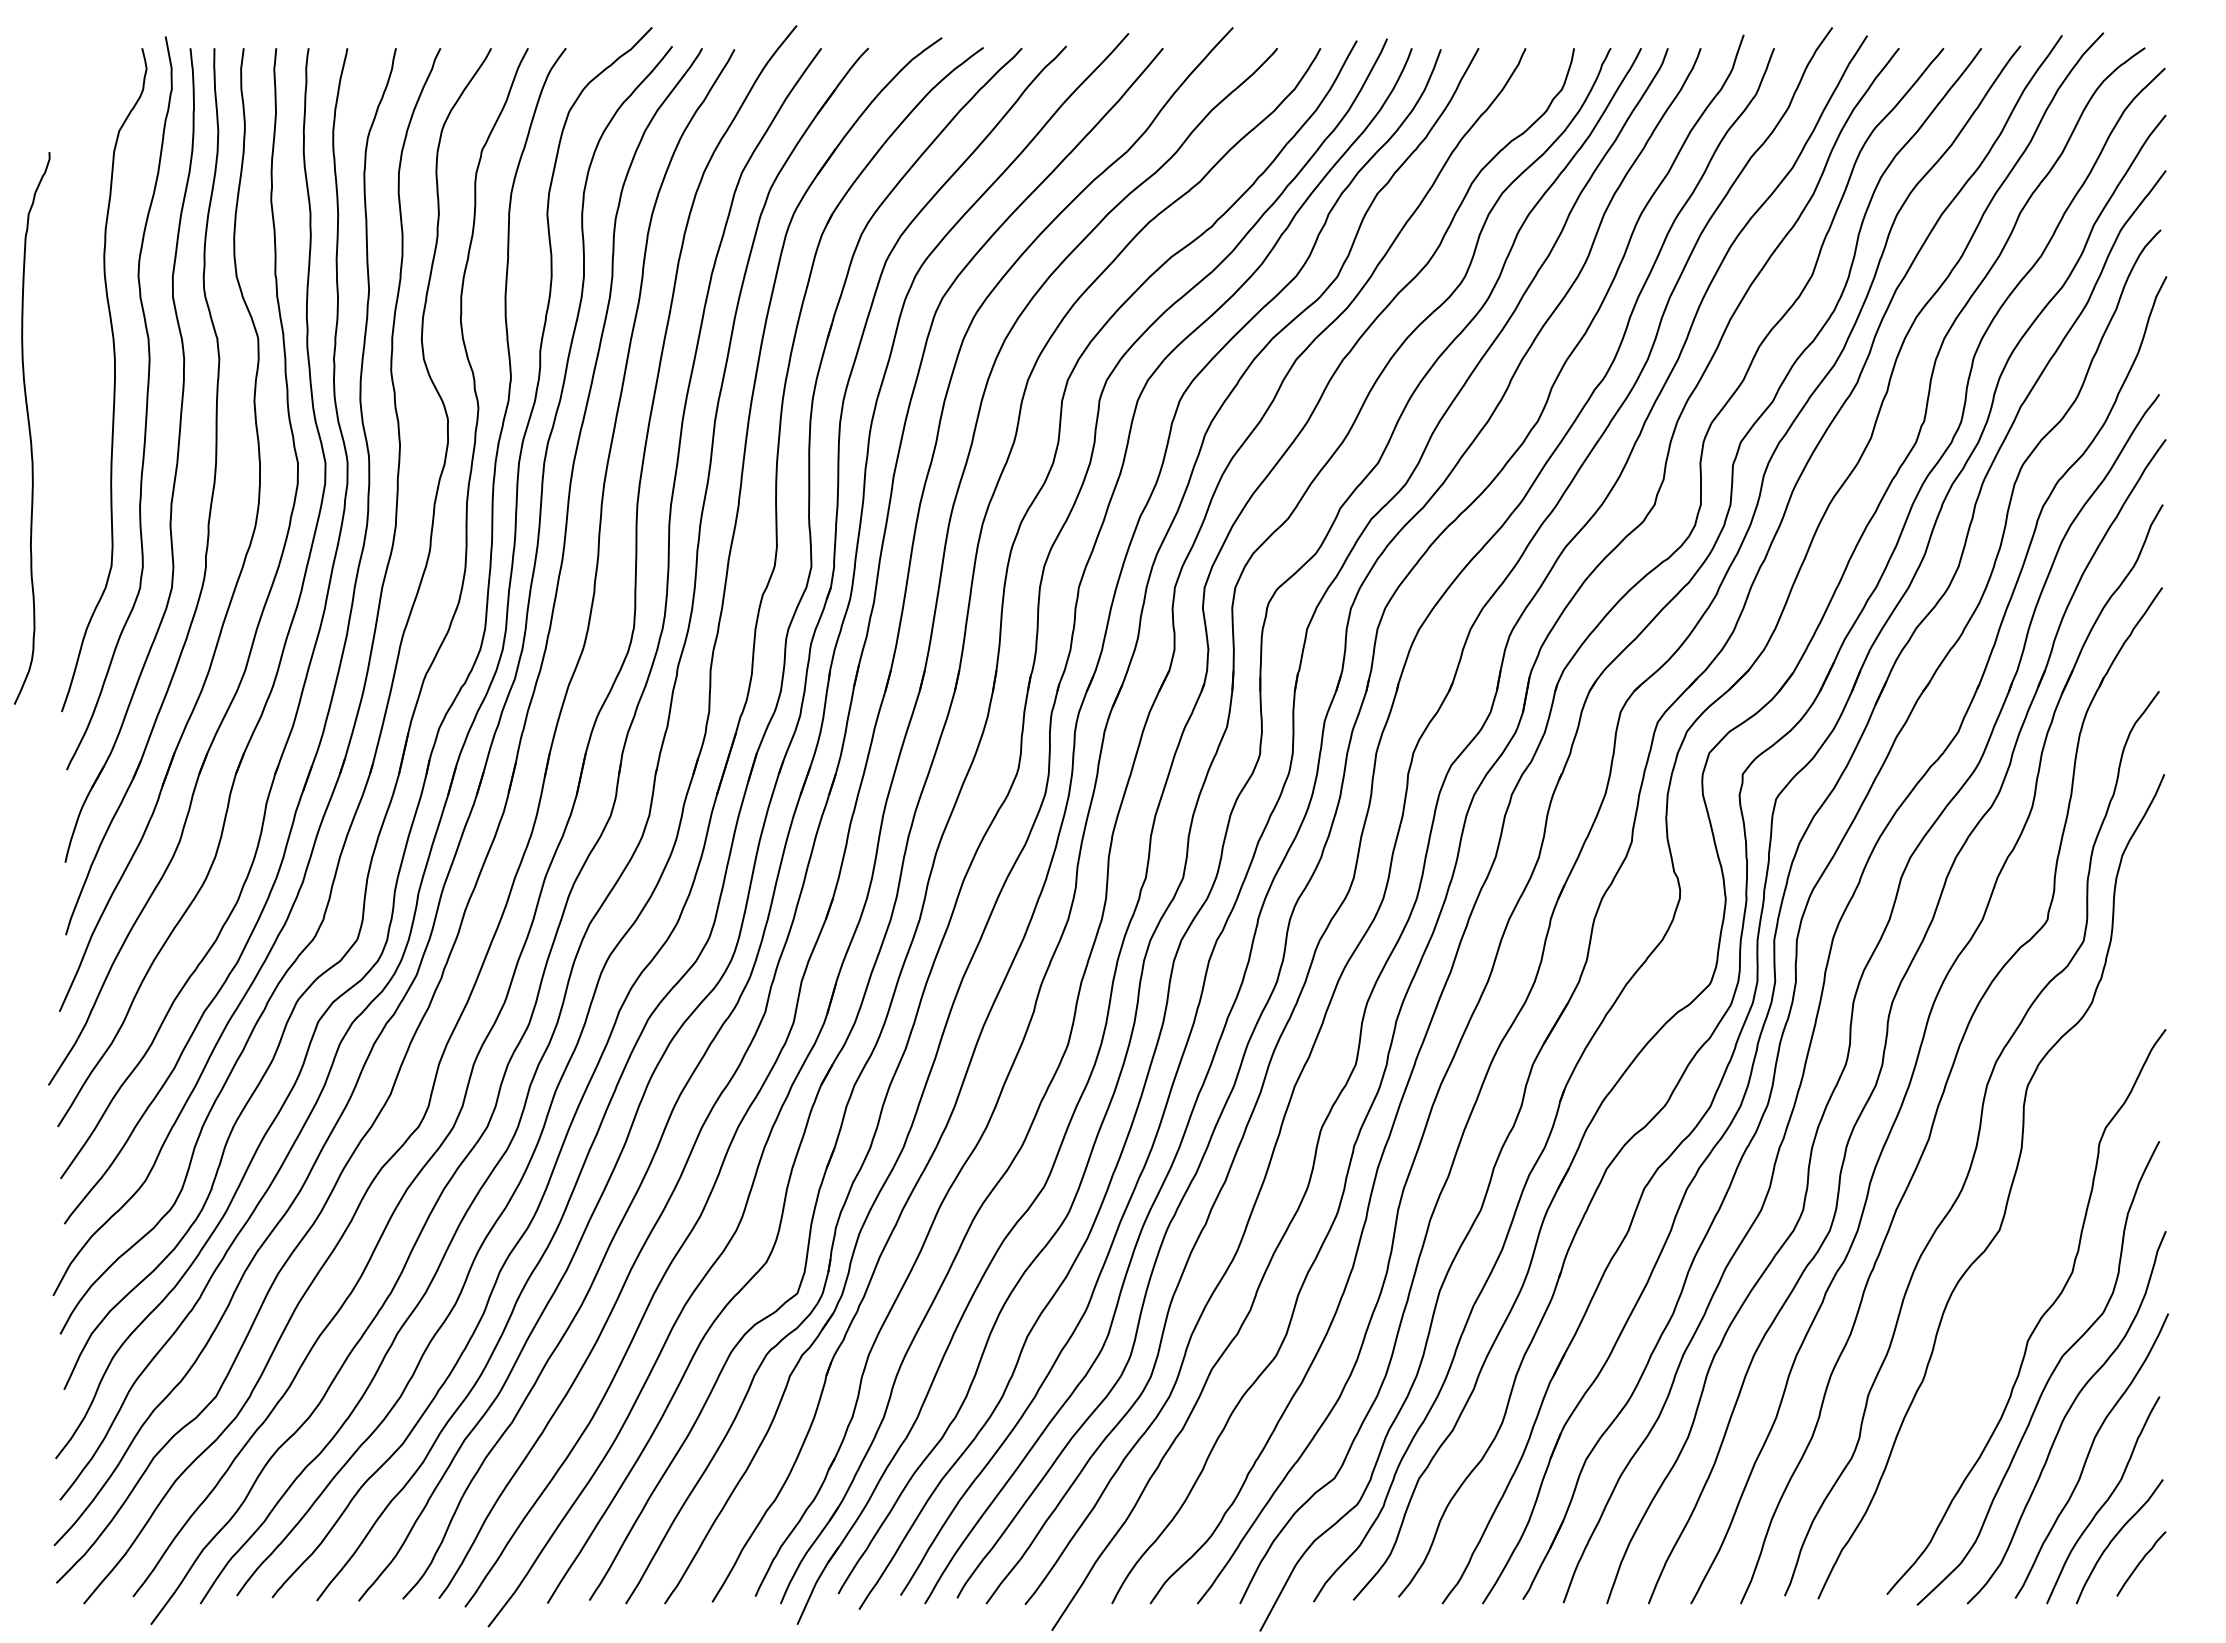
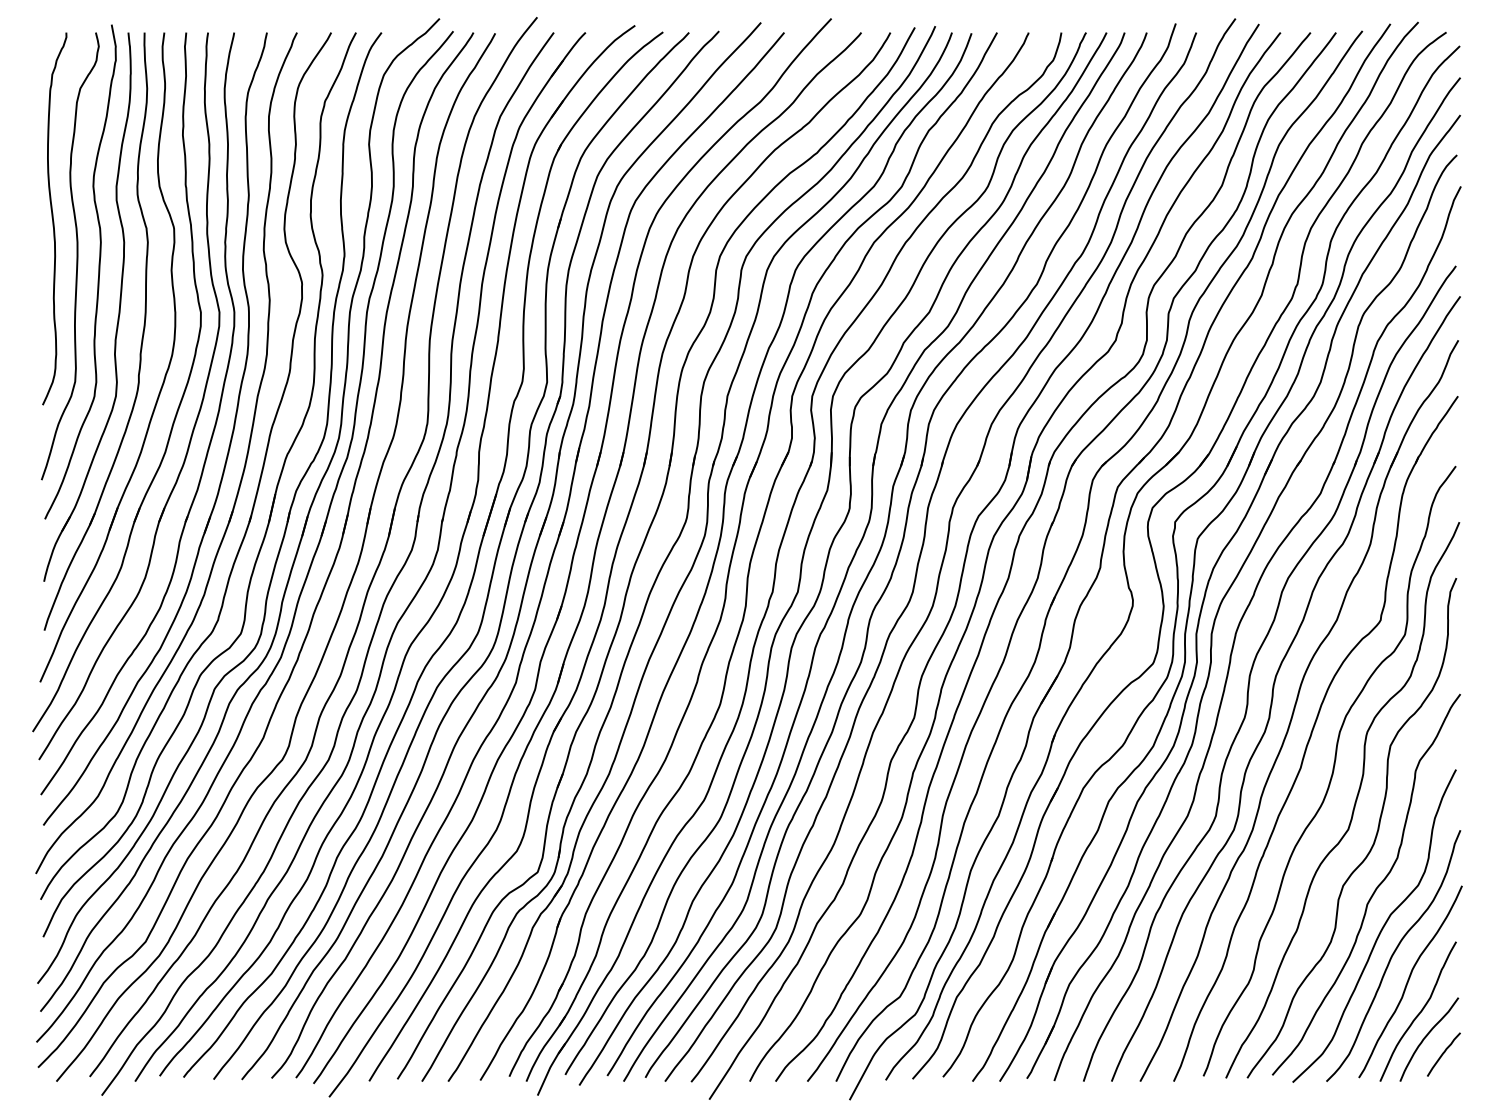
curve: (30, 427) -> (53, 218), moved
curve: (2039, 1238) -> (1375, 835), added

